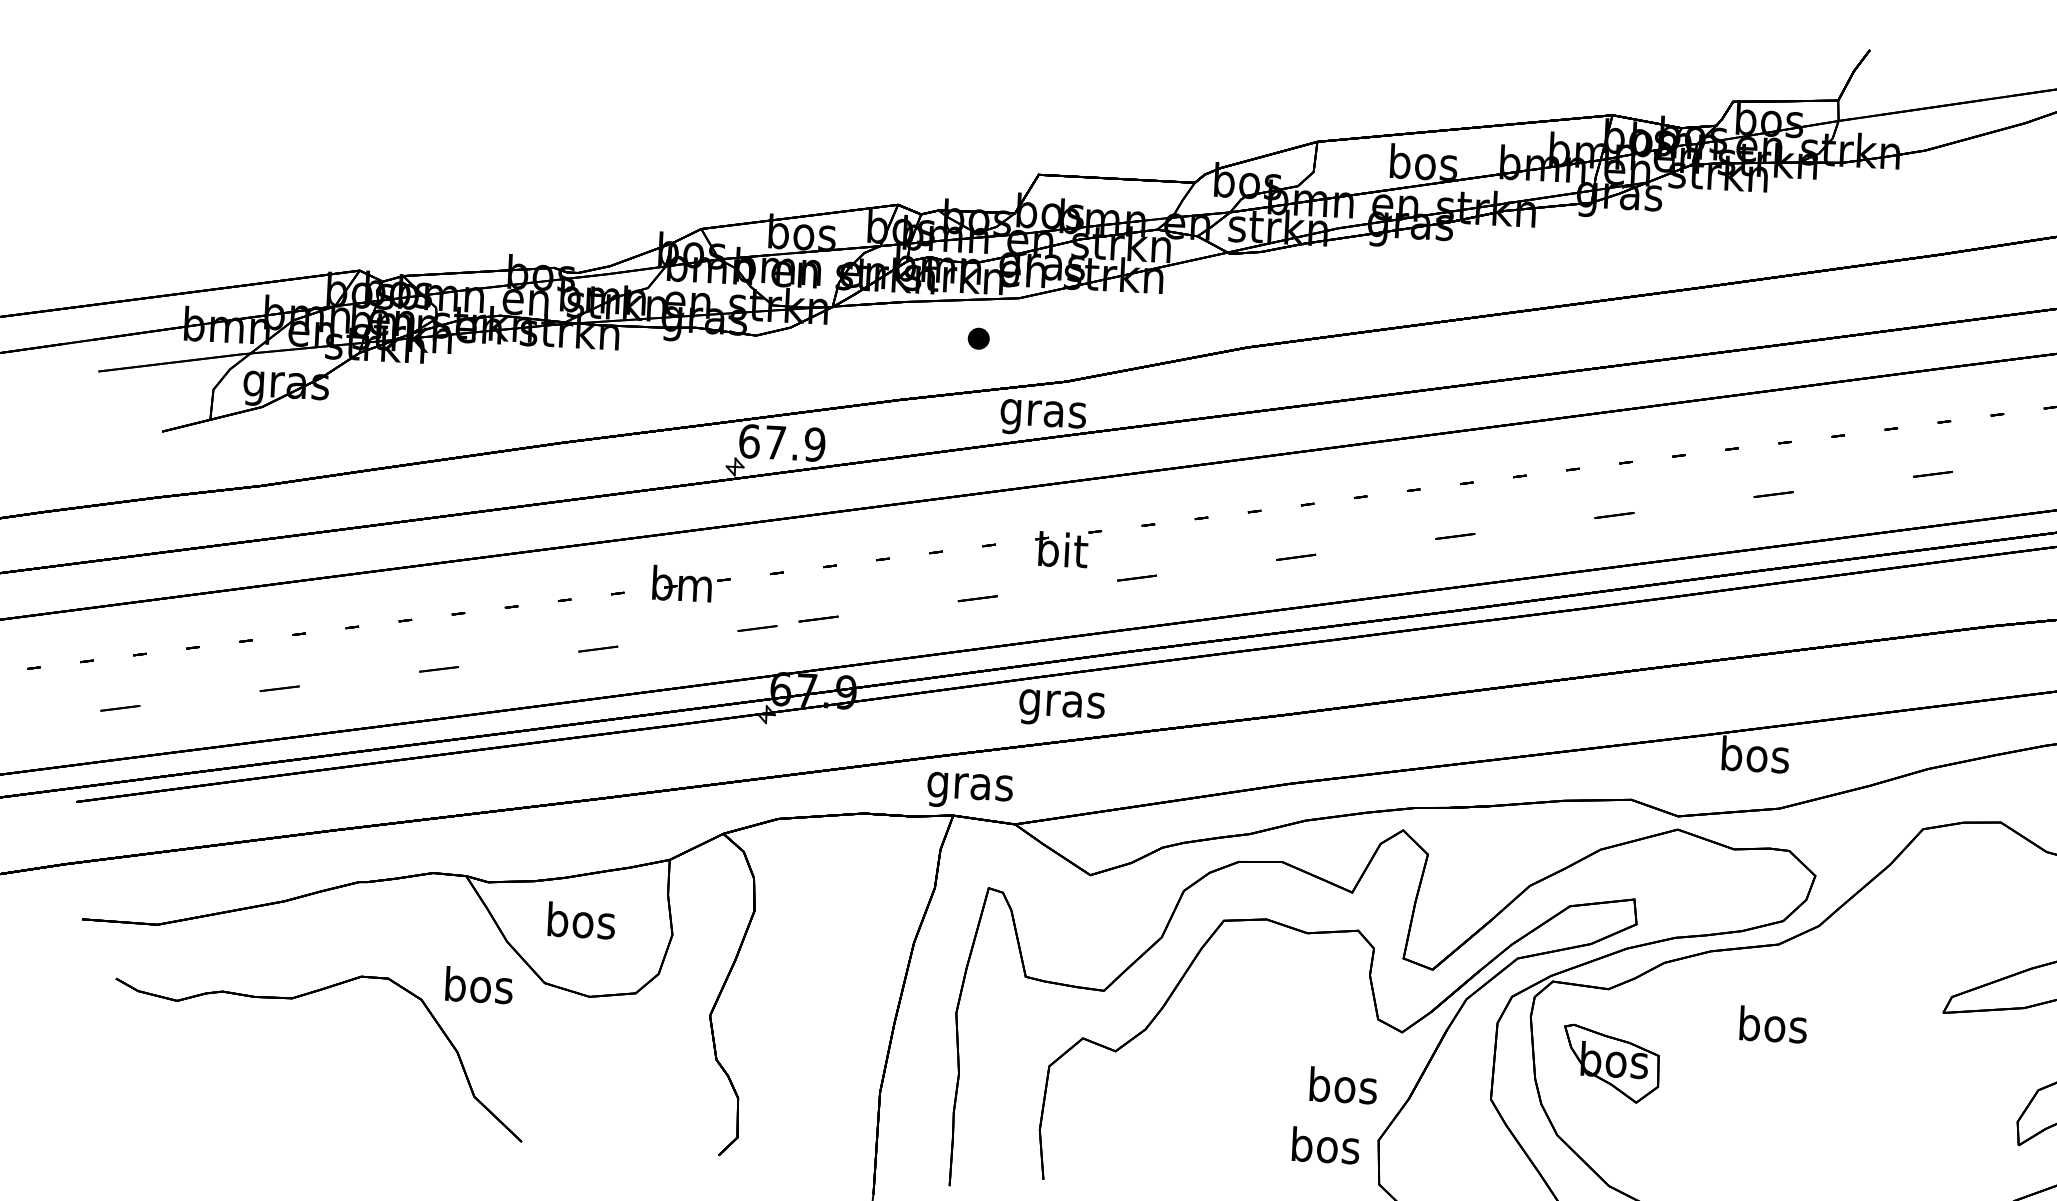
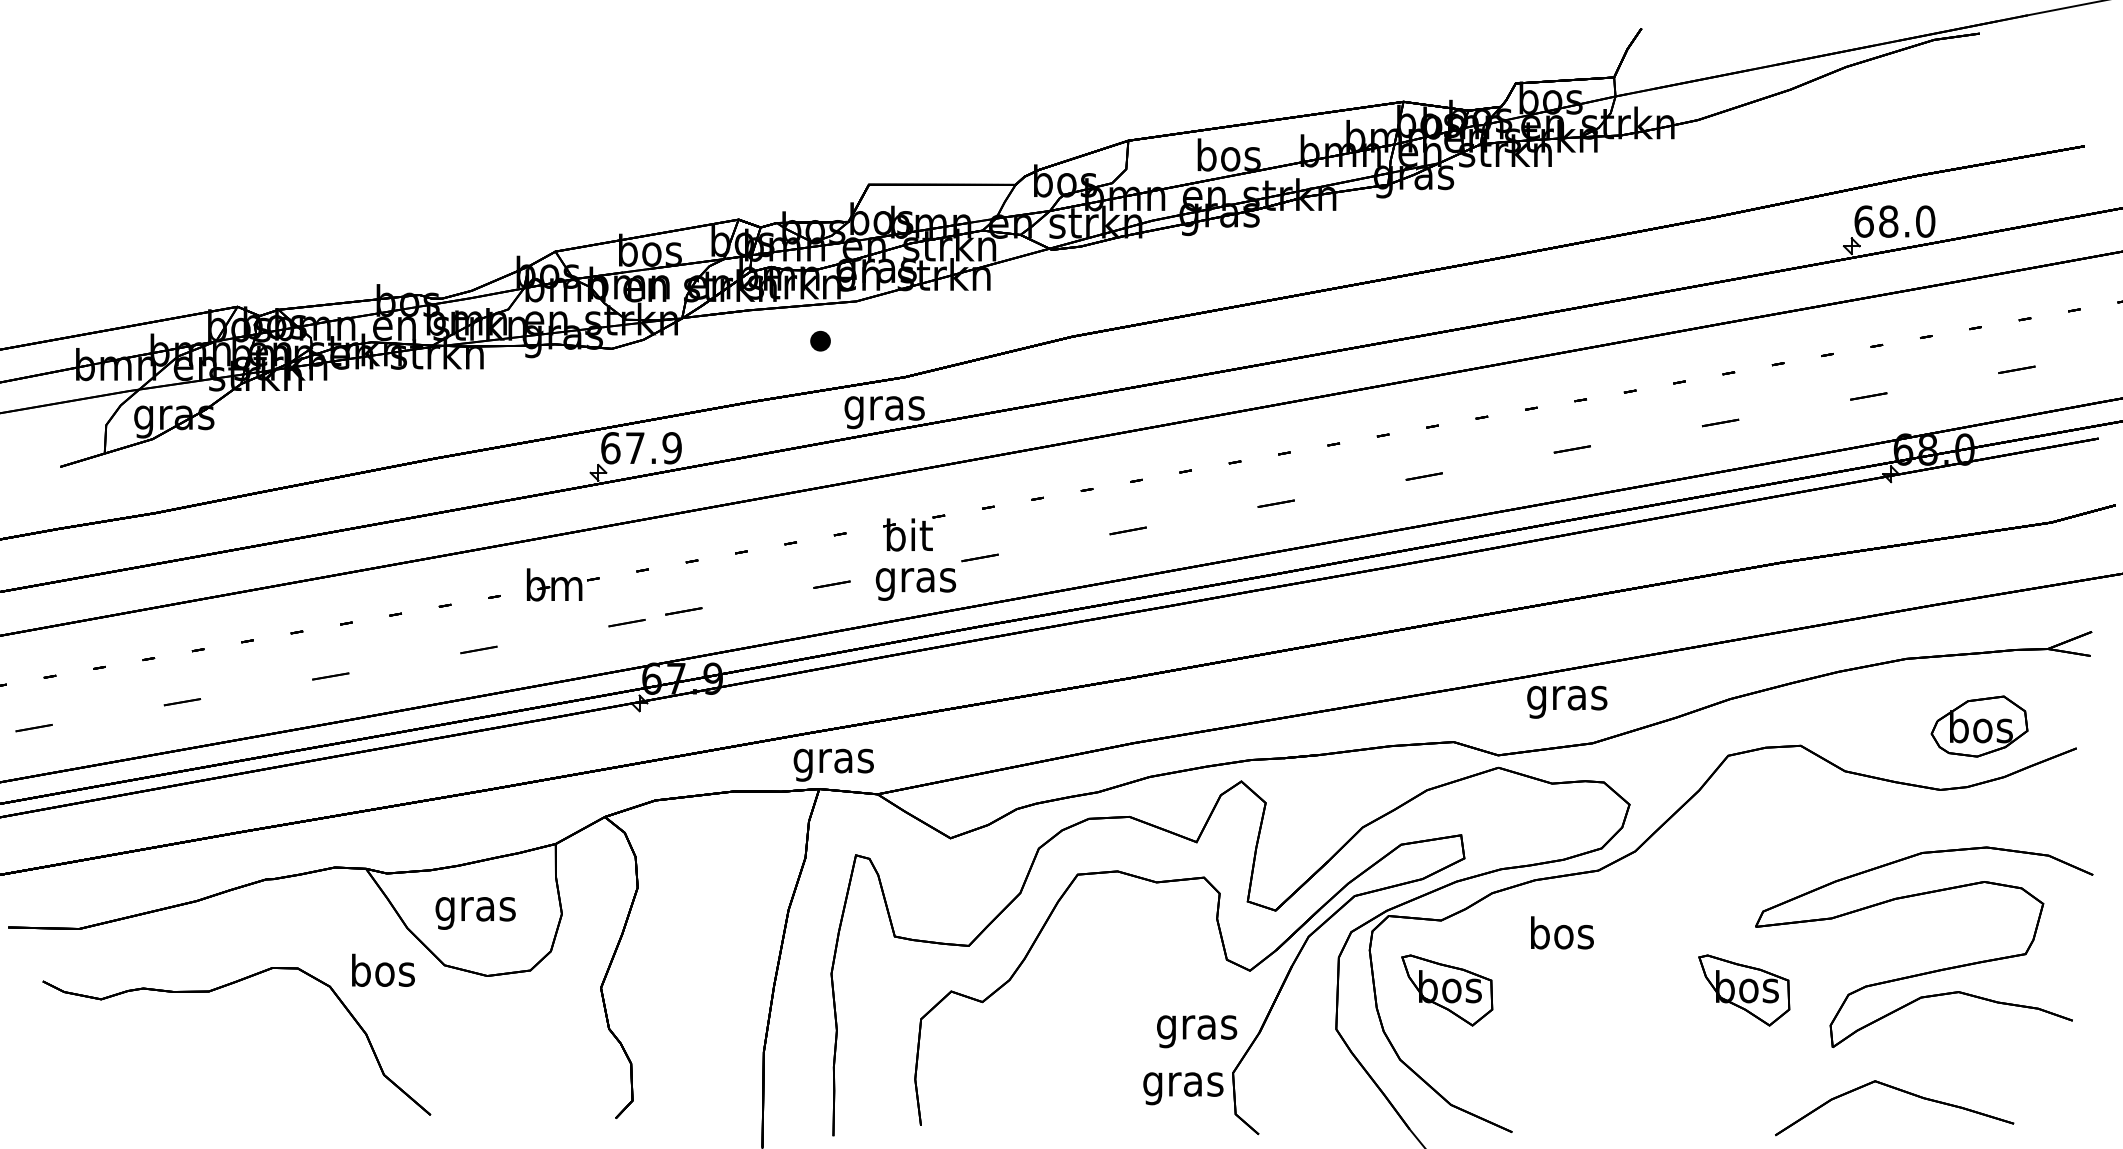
text: (1061, 708) -> (915, 584), moved
text: (1755, 758) -> (1567, 697), bos -> gras
text: (580, 924) -> (475, 908), bos -> gras
text: (1773, 1024) -> (1562, 932), moved
part: (1927, 1080) -> (1744, 990), added
text: (1343, 1089) -> (1197, 1027), bos -> gras
text: (1325, 1149) -> (1183, 1084), bos -> gras

